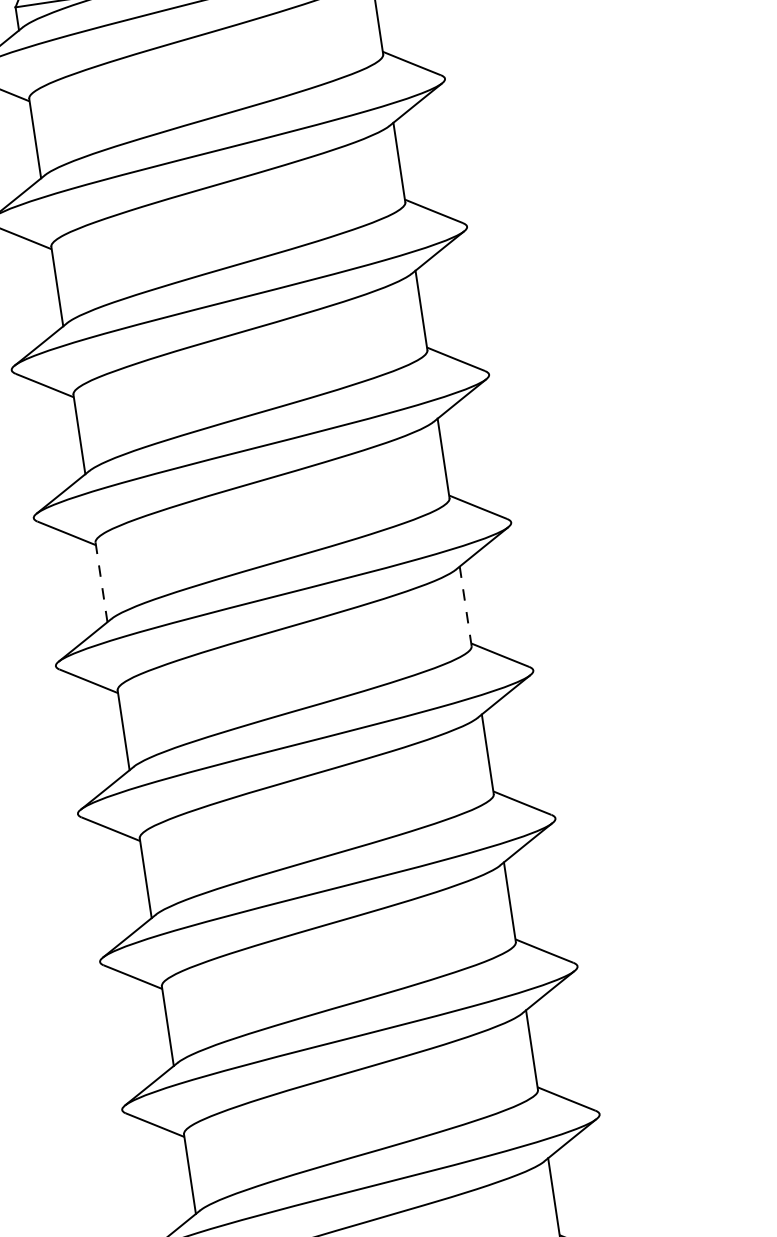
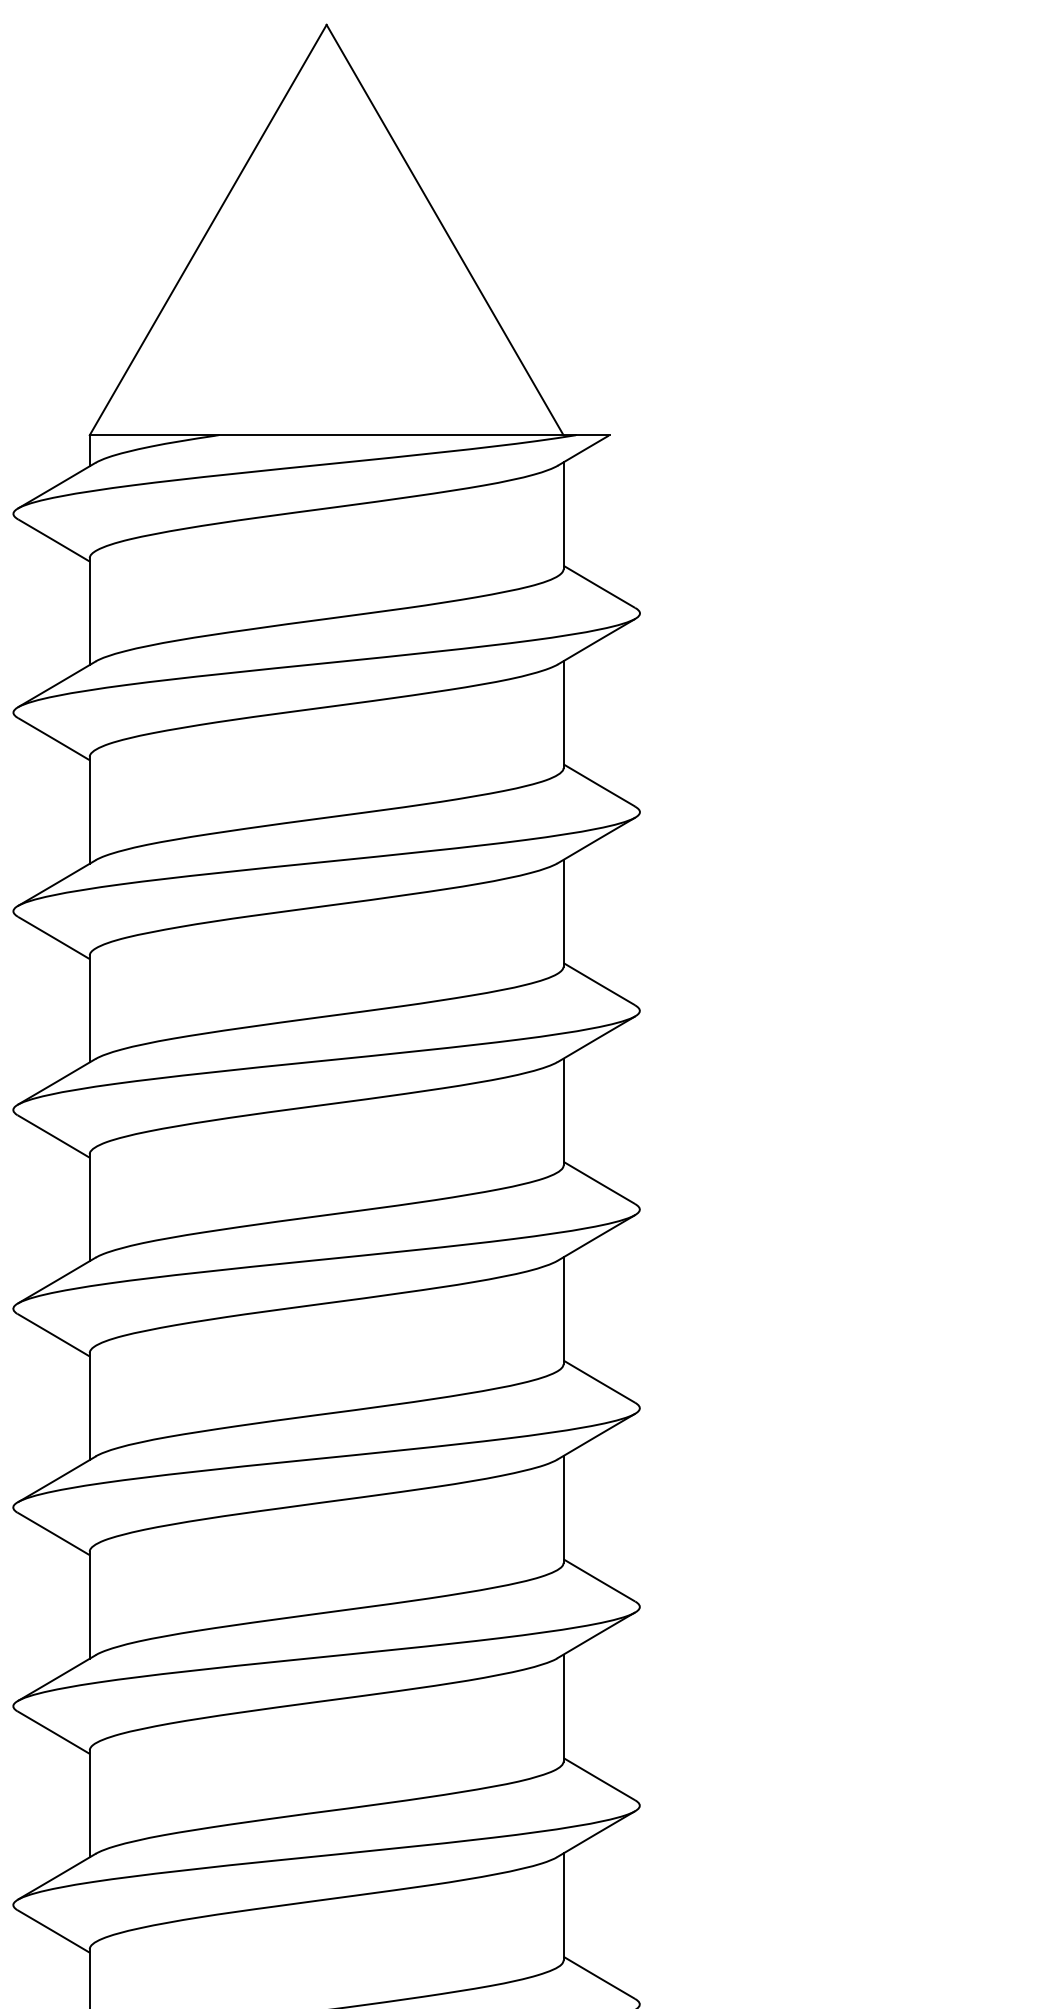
line: (101, 583) -> (89, 1208), dashed -> solid
line: (465, 606) -> (563, 1310), dashed -> solid

